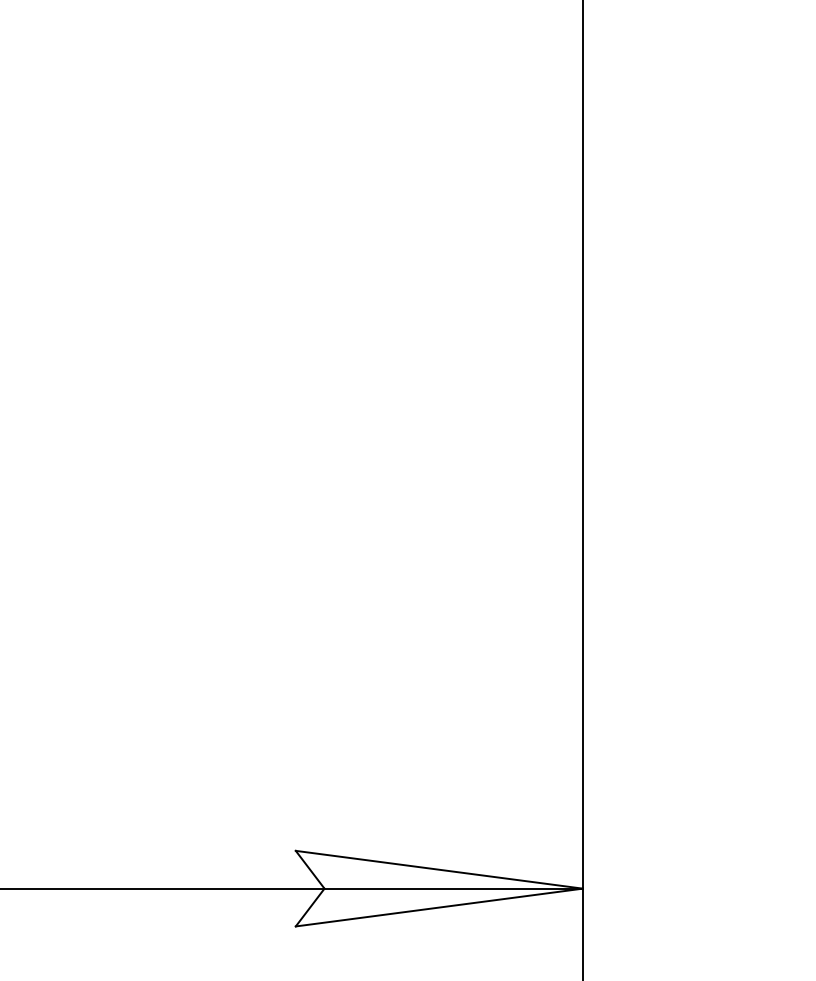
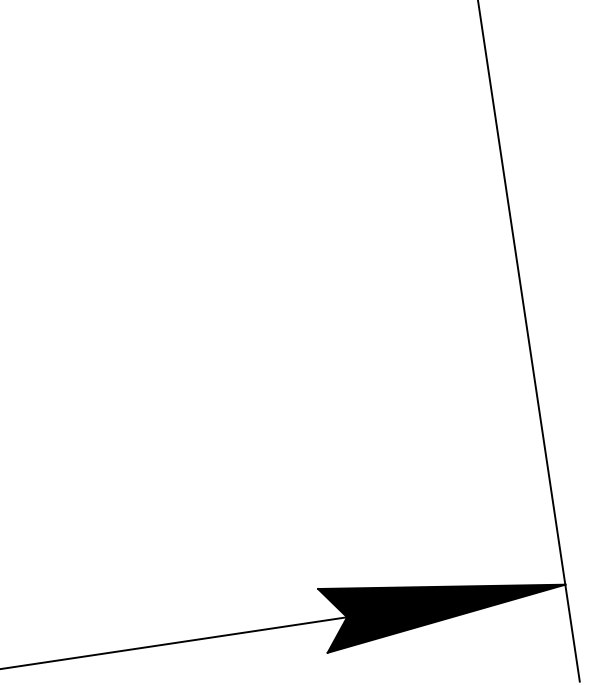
fill: (438, 888) -> (443, 602), added

